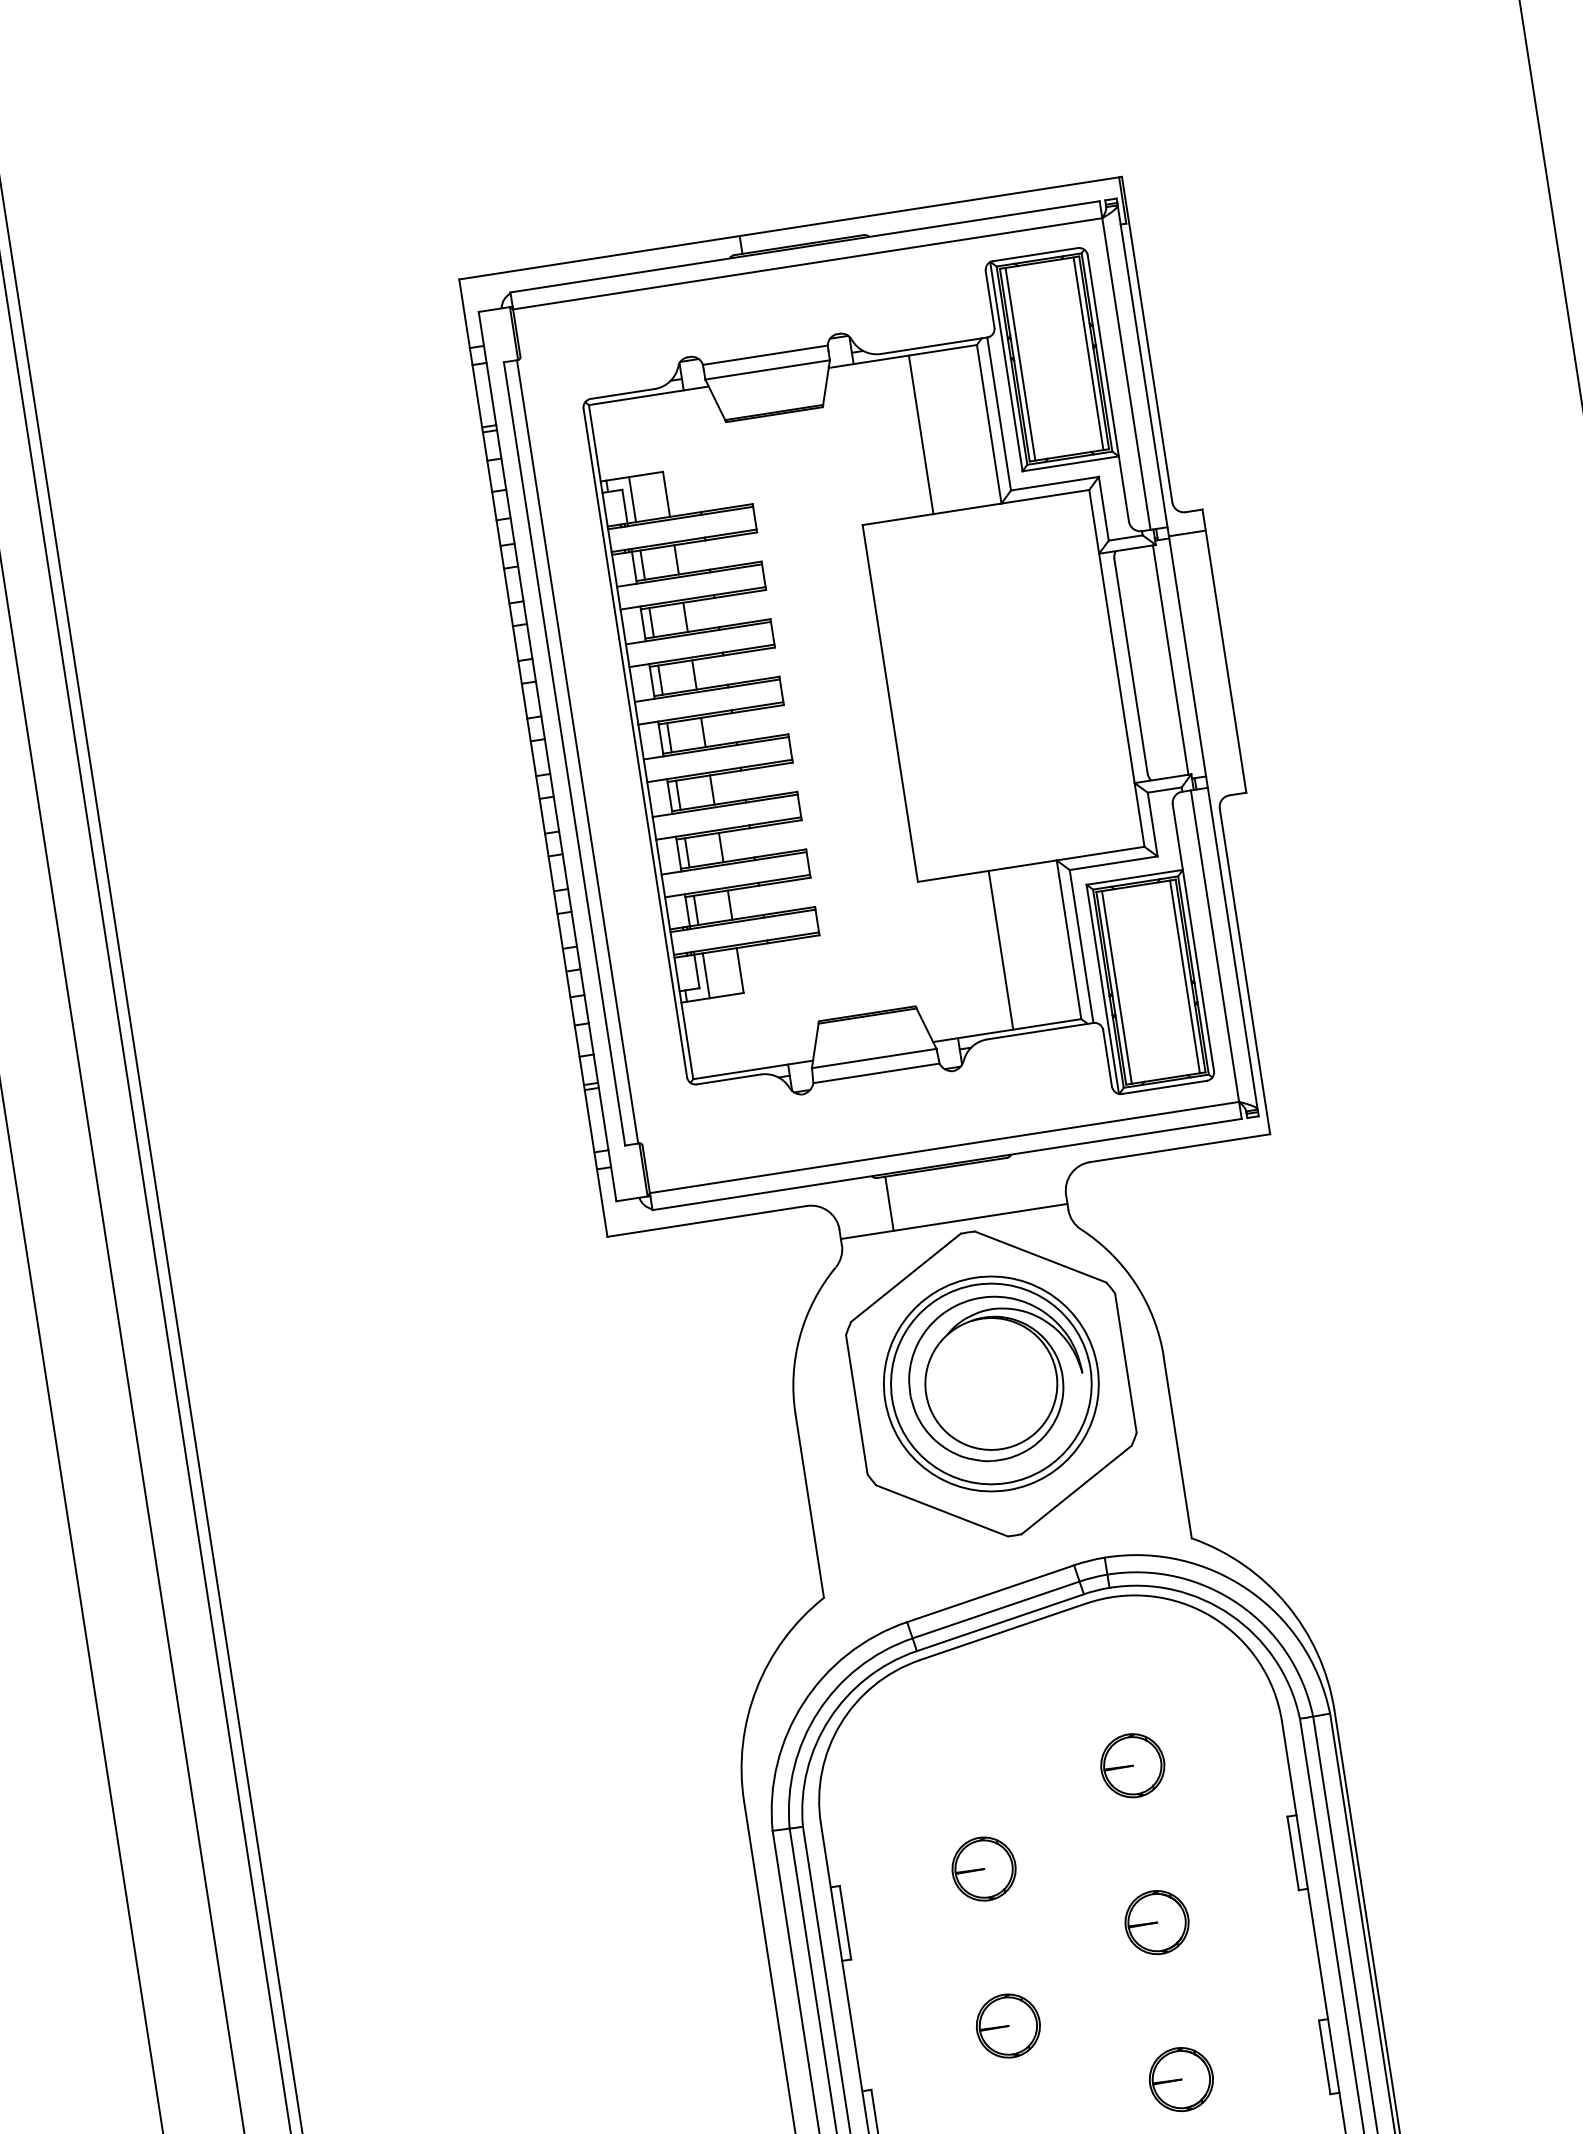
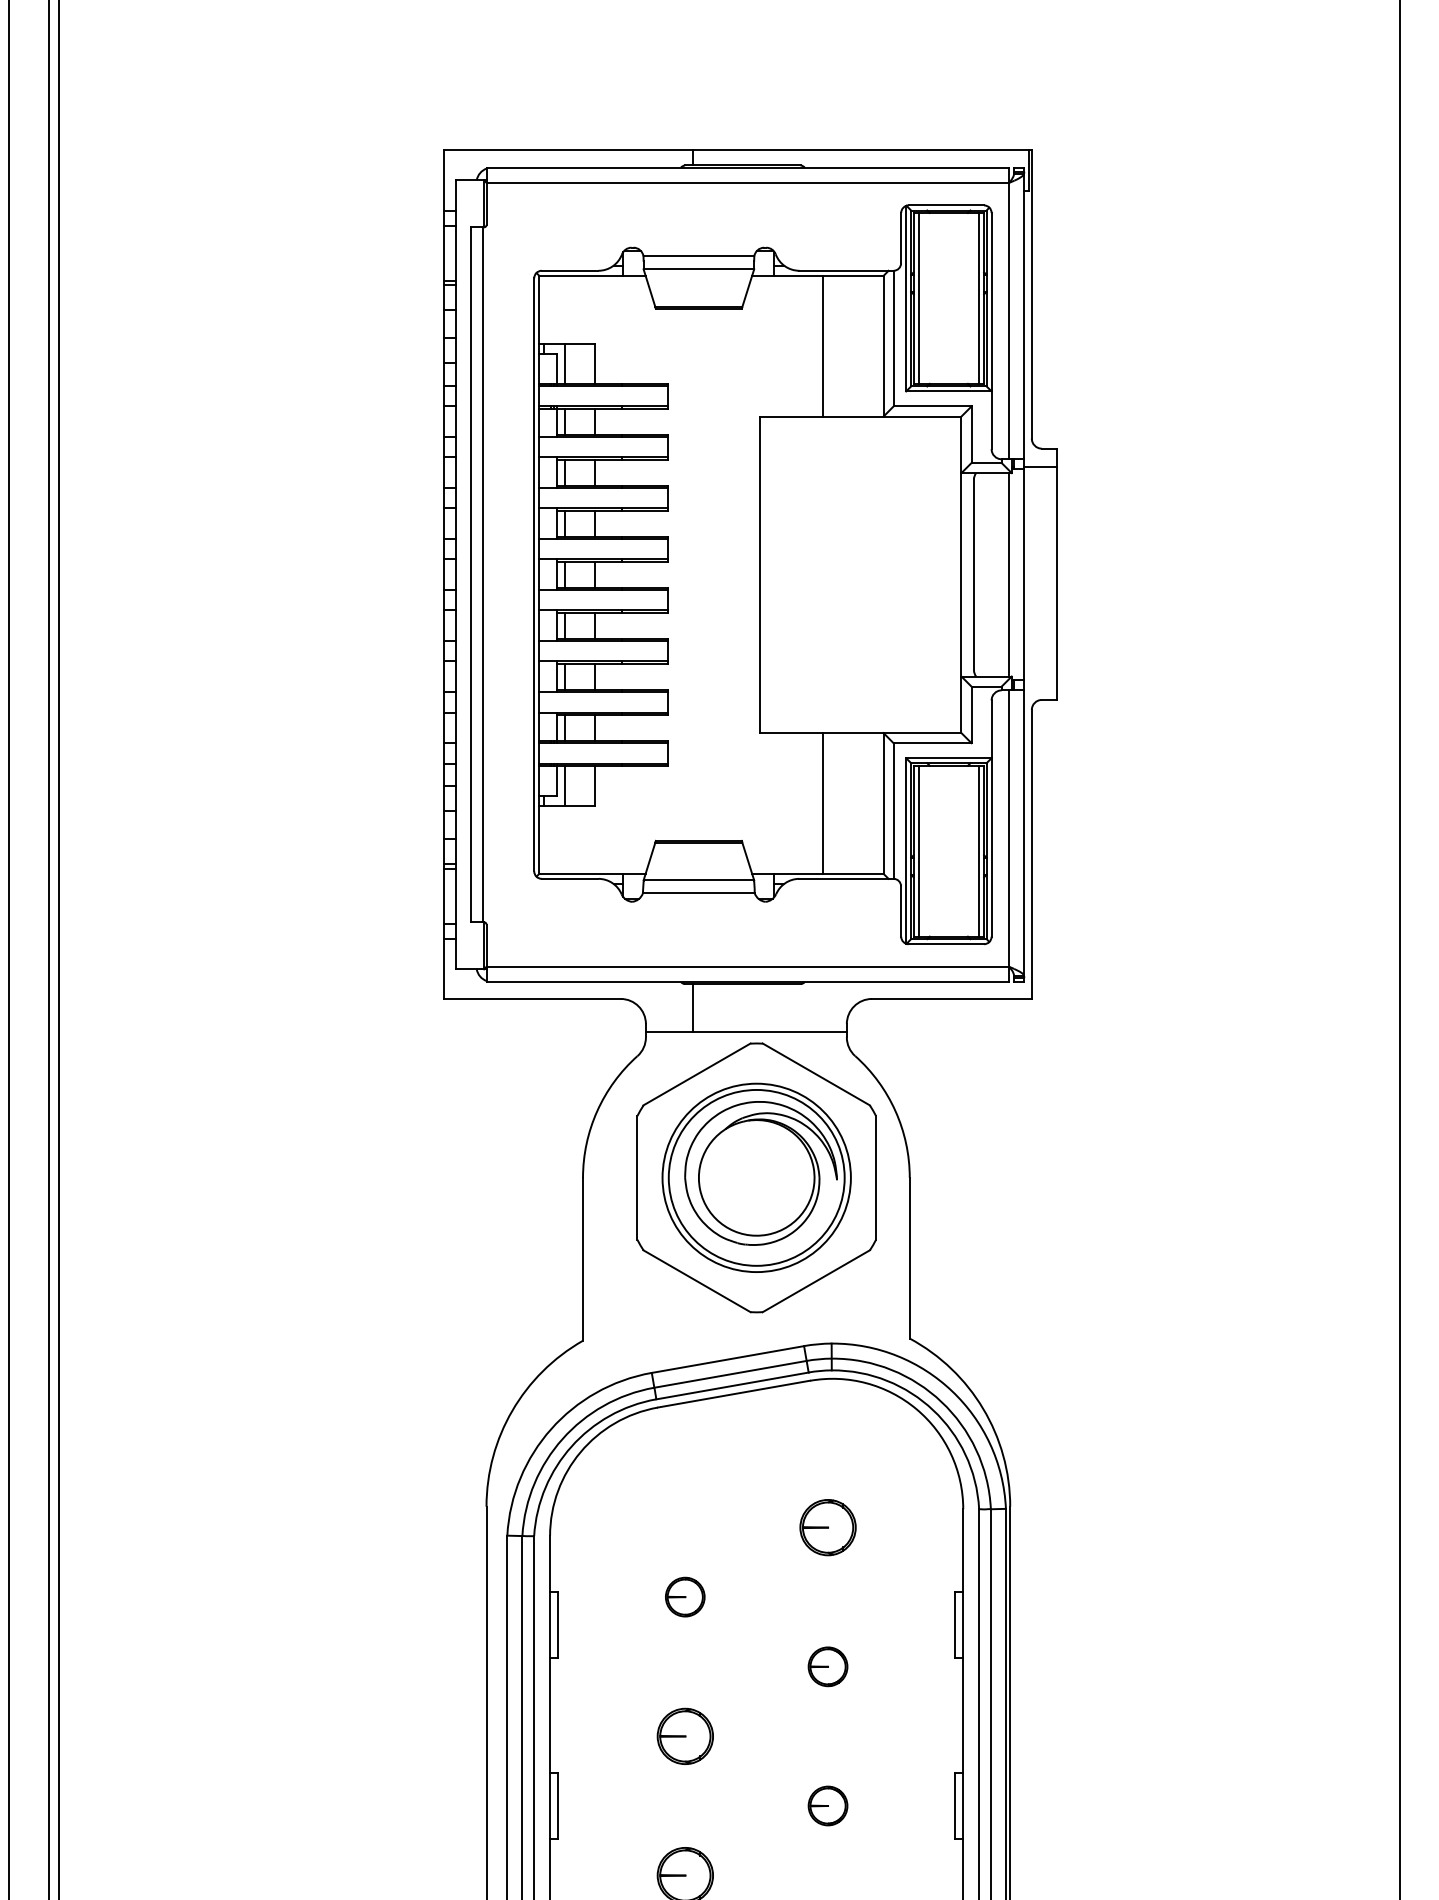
part: (982, 1868) -> (684, 1596), size x0.7
part: (1156, 1922) -> (827, 1666), size x0.7
part: (1180, 2079) -> (827, 1805), size x0.7

